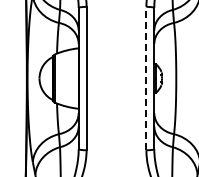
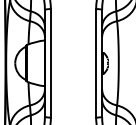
line: (146, 78) -> (96, 63), dashed -> solid

